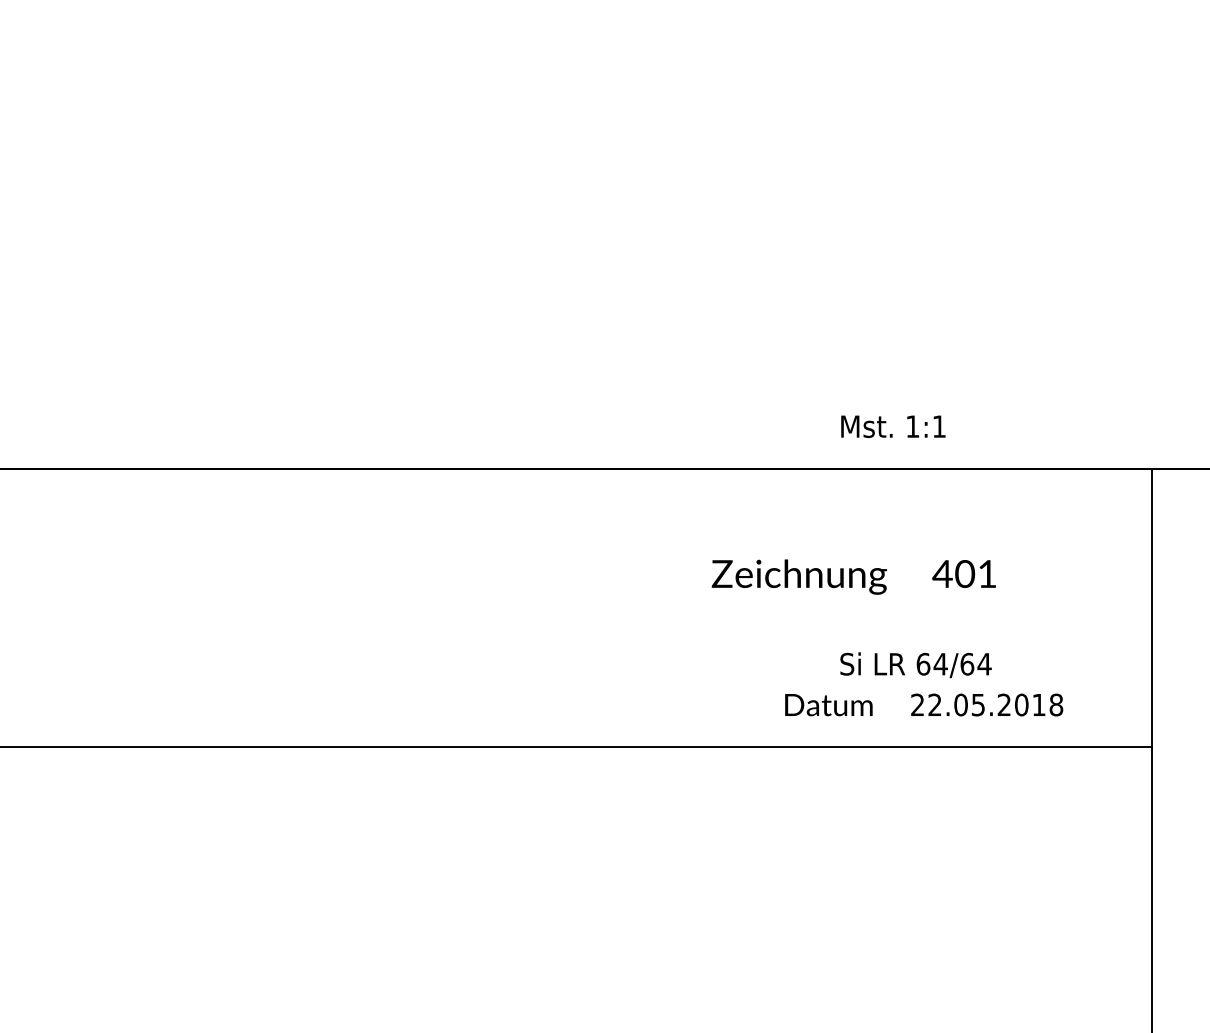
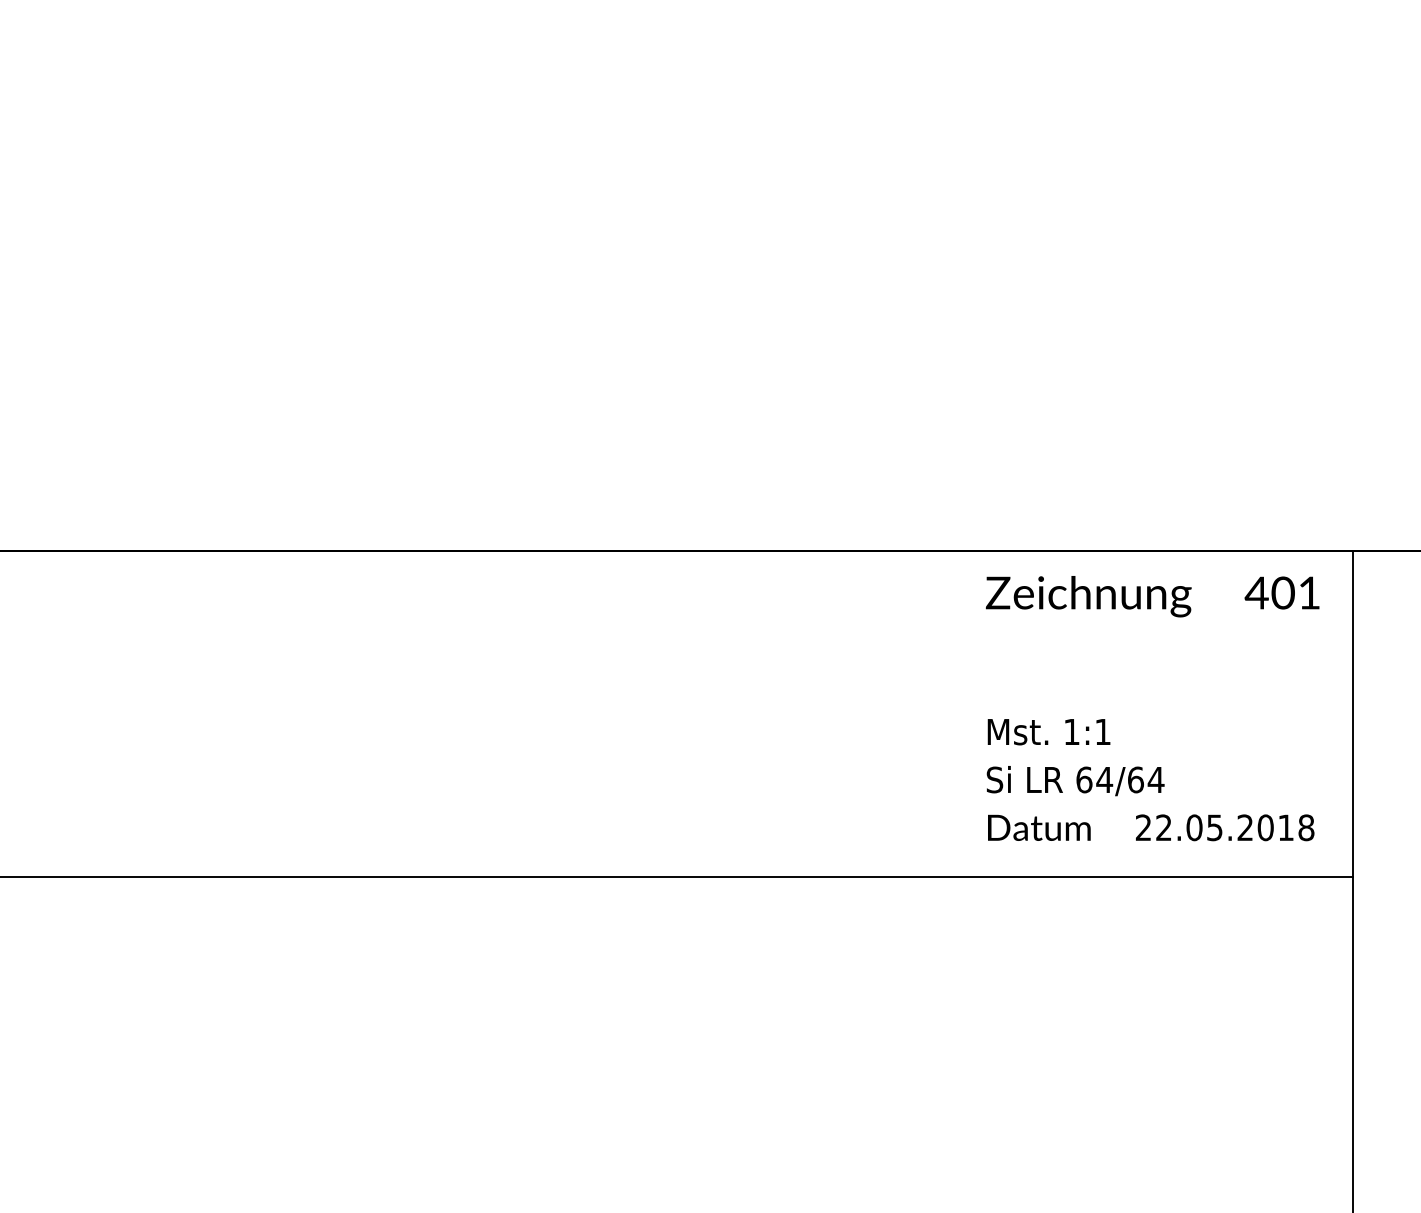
text: (892, 427) -> (1048, 732), moved
text: (853, 576) -> (1152, 596), moved
text: (924, 704) -> (1151, 827), moved

